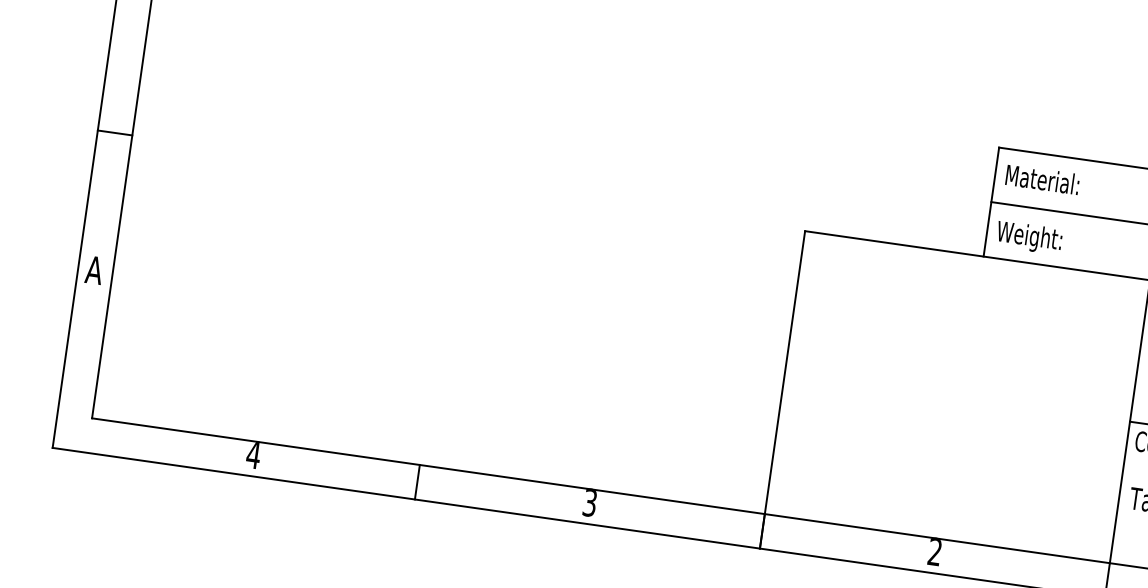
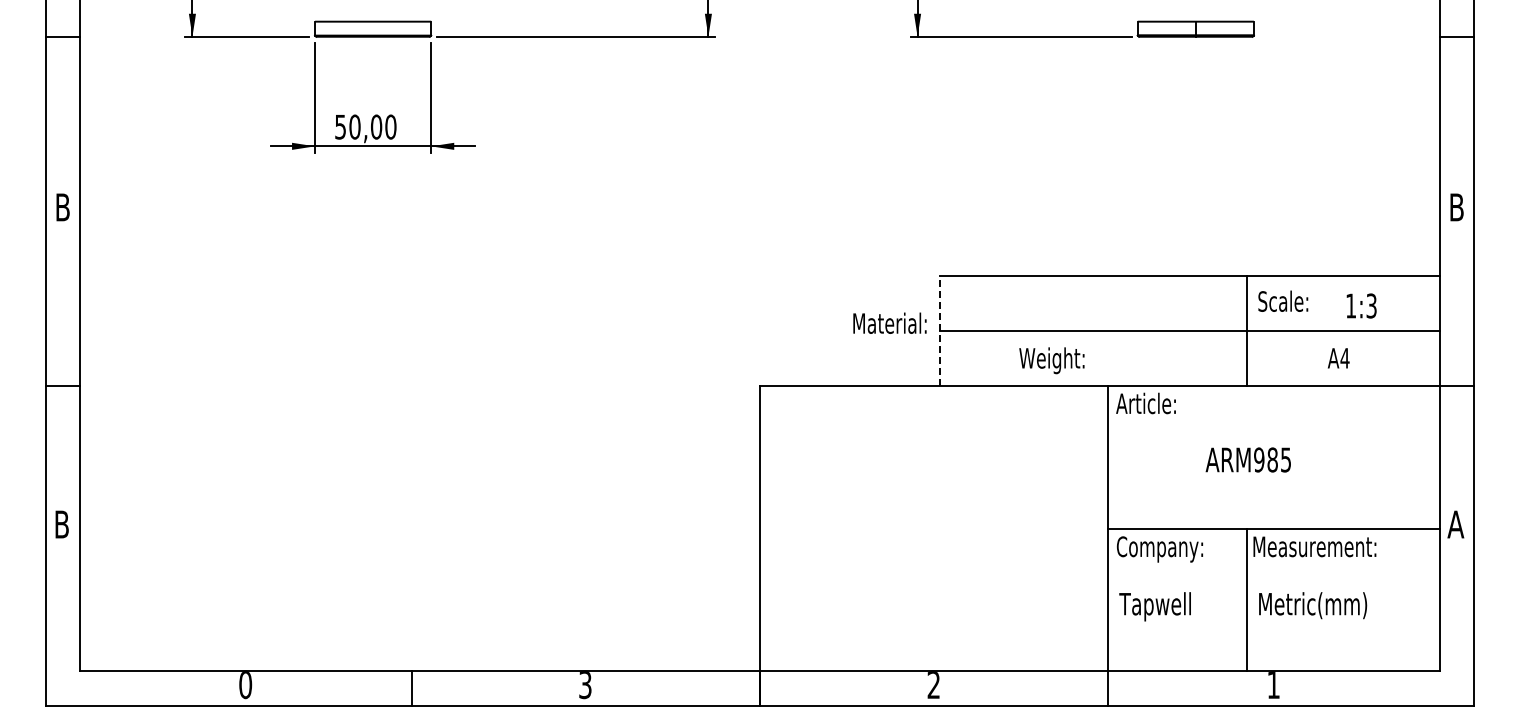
text: (1042, 178) -> (889, 322), moved
line: (991, 201) -> (940, 330), solid -> dashed
text: (1028, 237) -> (1051, 360), moved
text: (94, 270) -> (61, 524), A -> B
text: (253, 455) -> (245, 685), 4 -> 0

